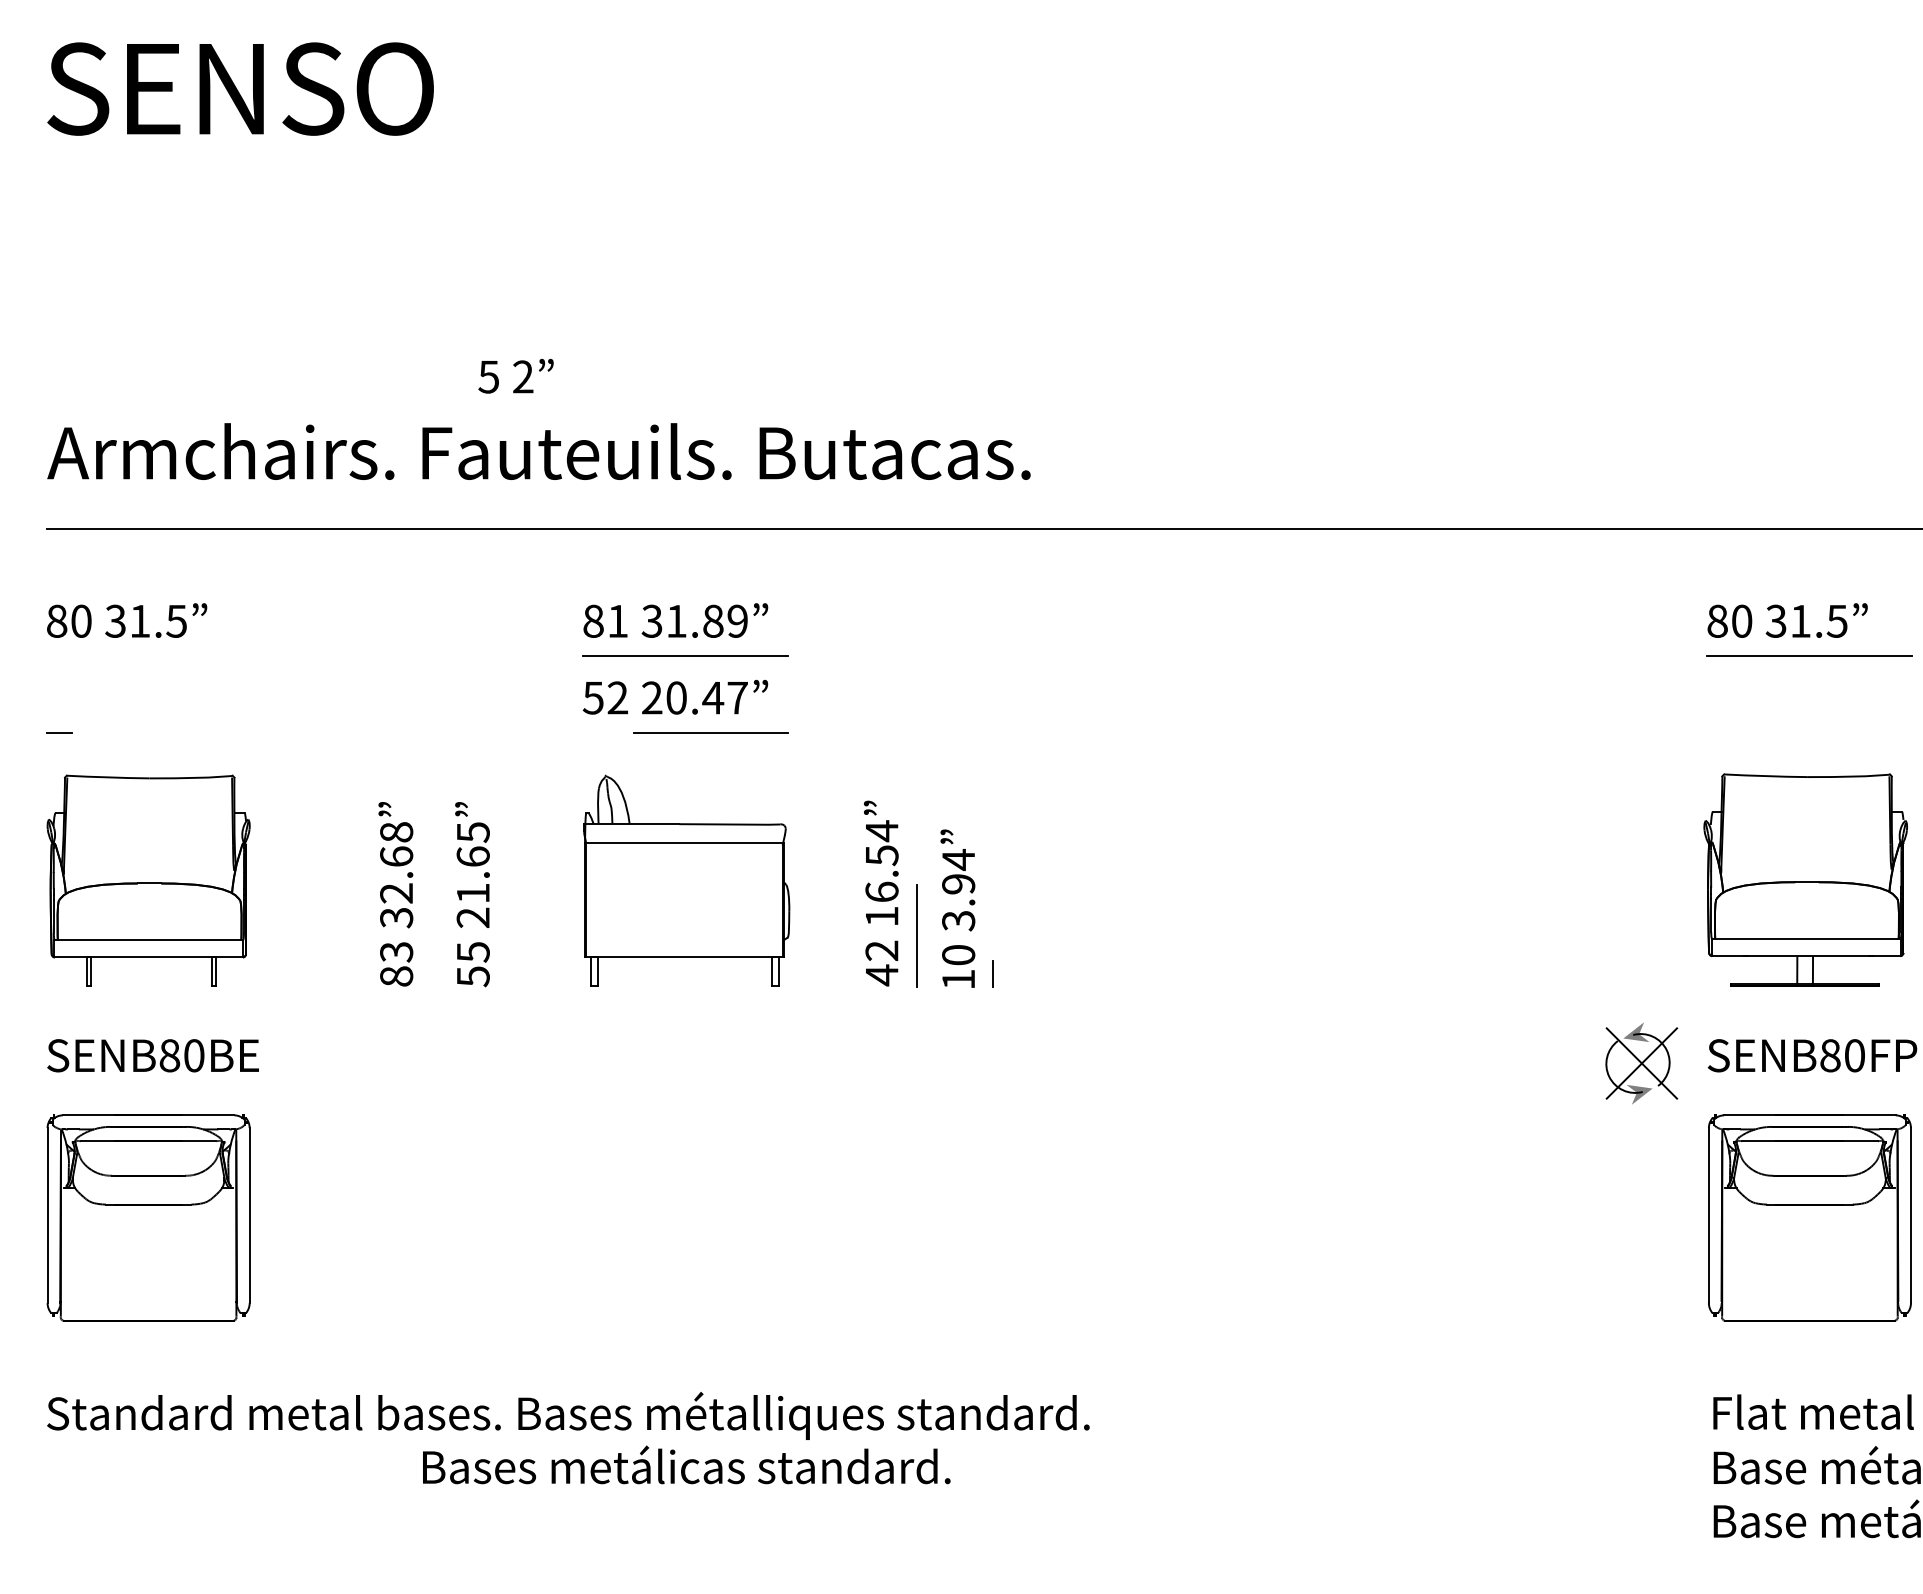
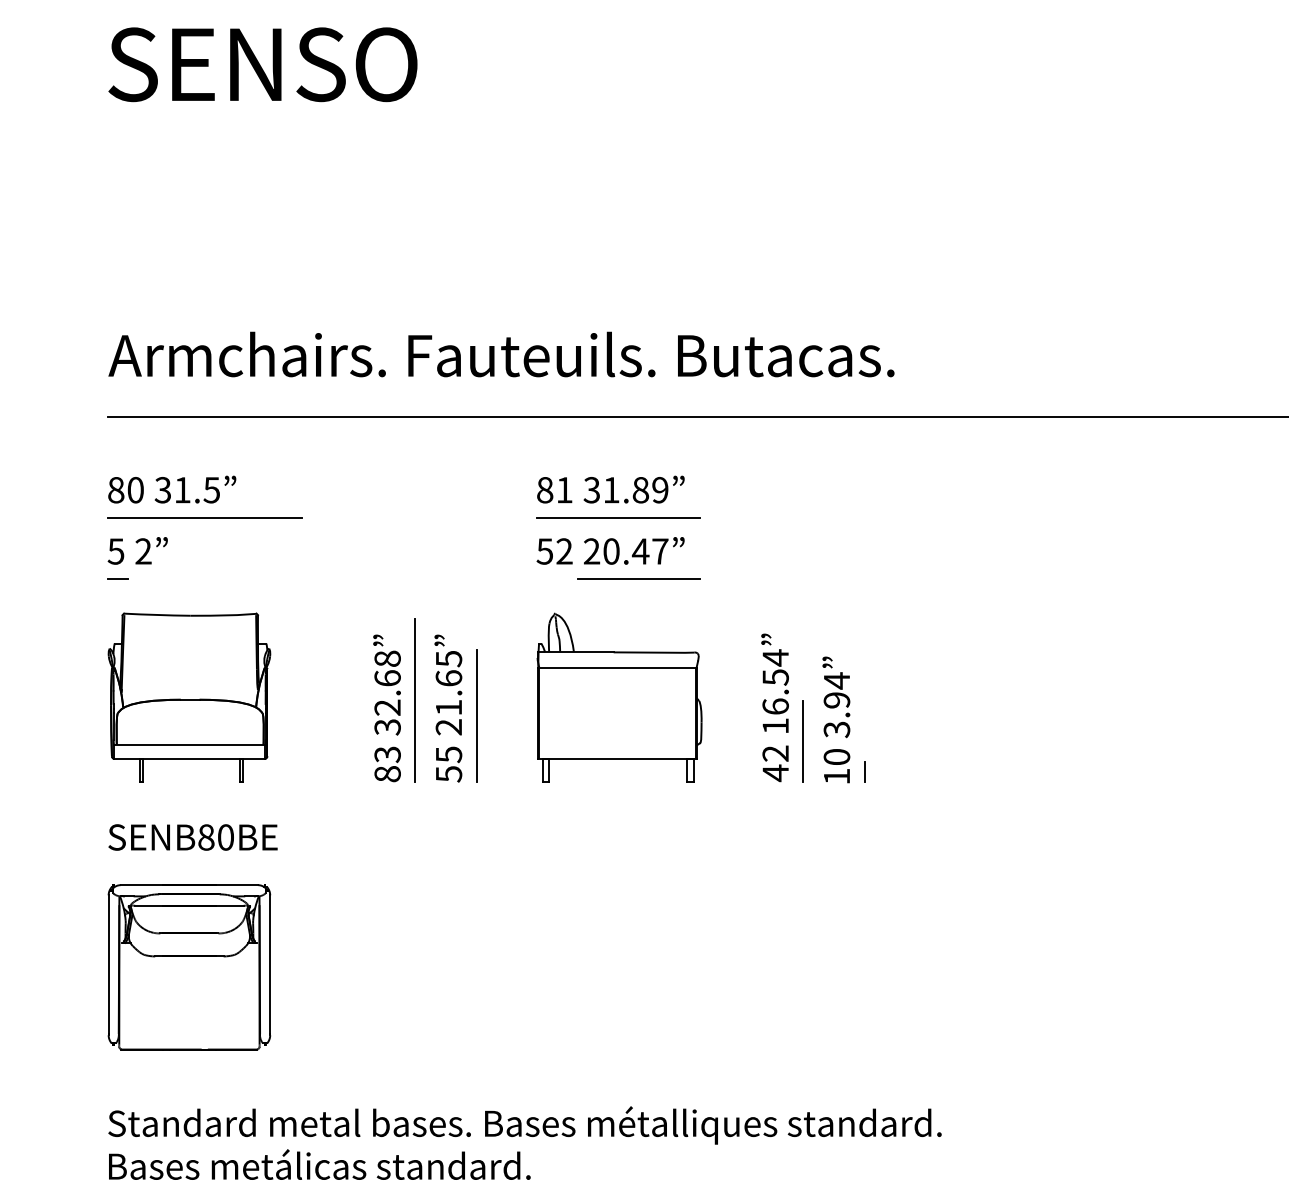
text: (515, 375) -> (137, 550), moved
line: (167, 655) -> (204, 517), added
line: (431, 884) -> (415, 700), added
line: (507, 903) -> (476, 715), added
text: (686, 1464) -> (319, 1164), moved

